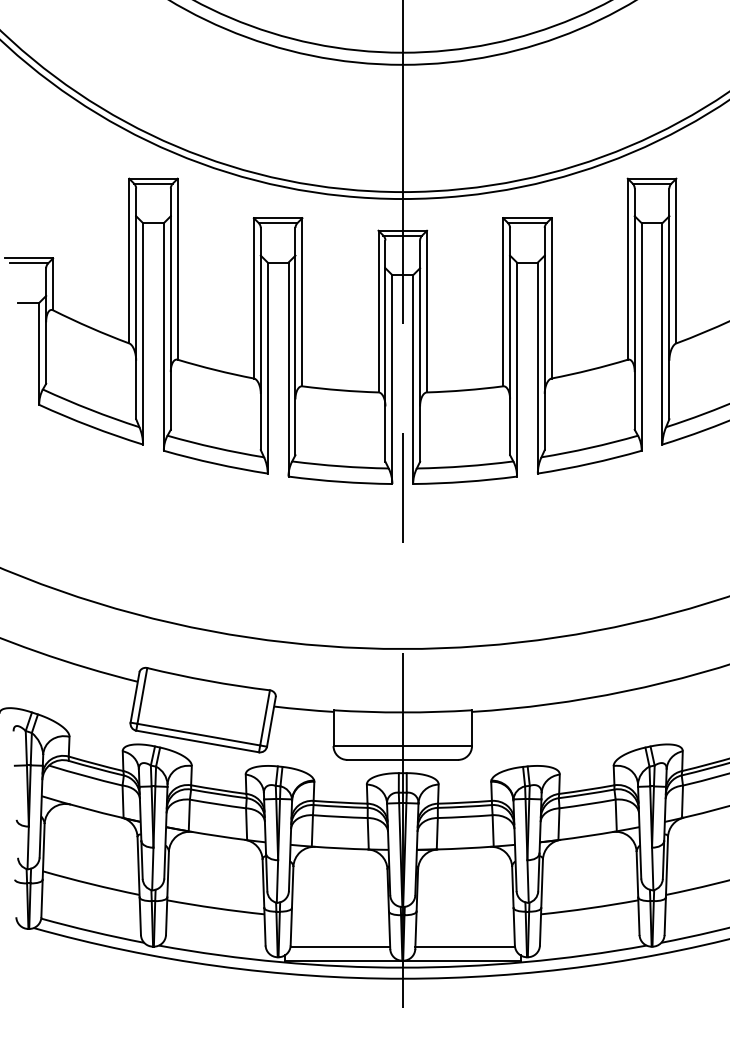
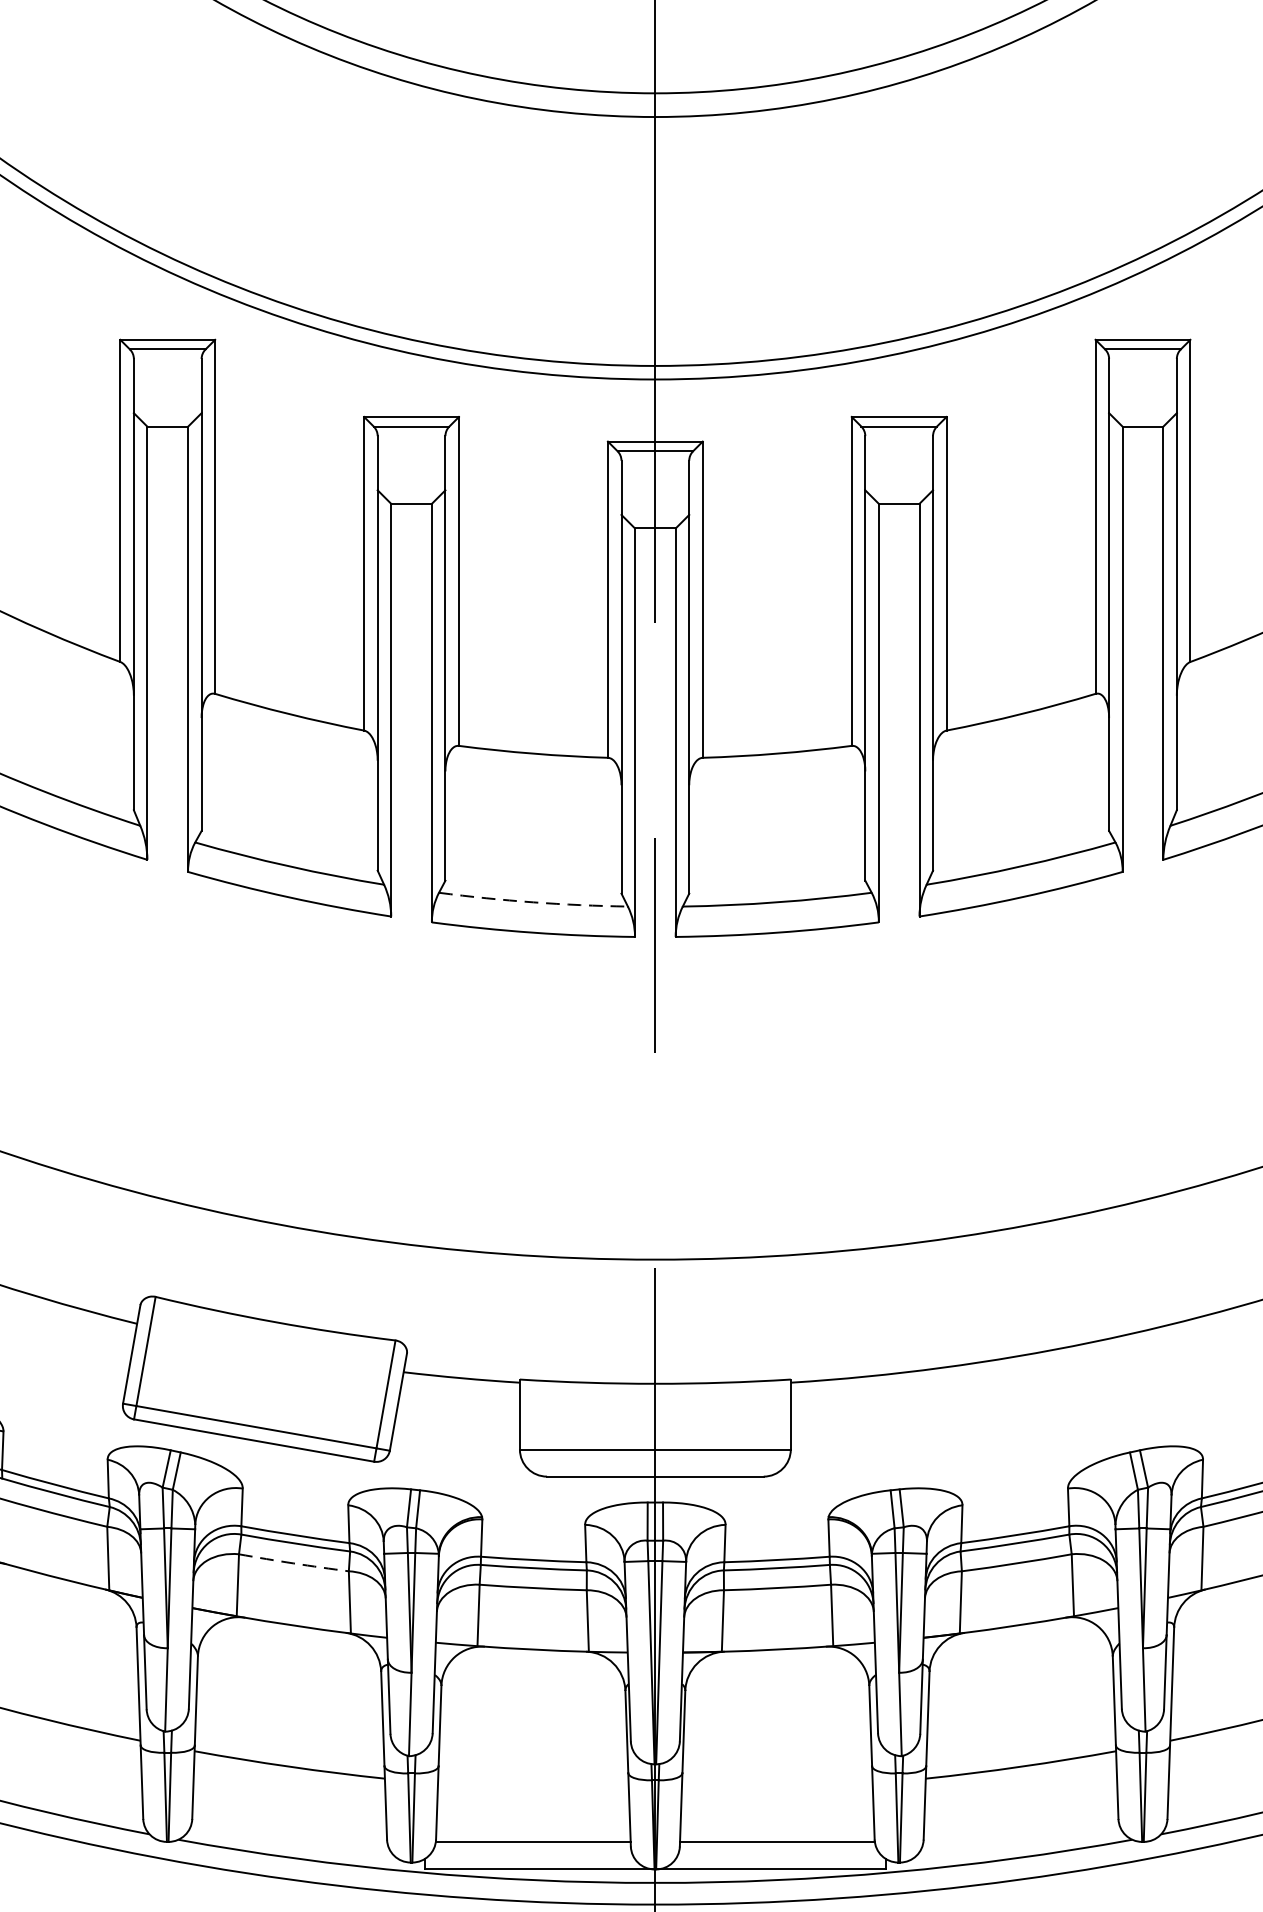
arc: (340, 466) -> (533, 902), solid -> dashed
arc: (217, 804) -> (292, 1563), solid -> dashed

